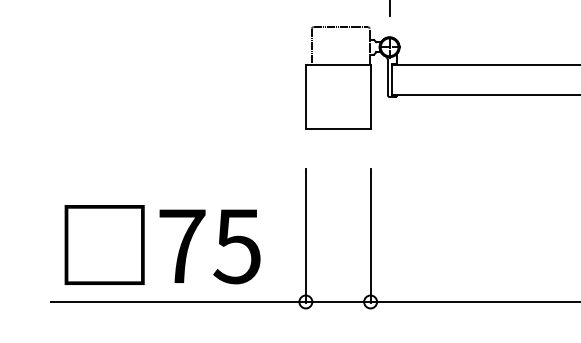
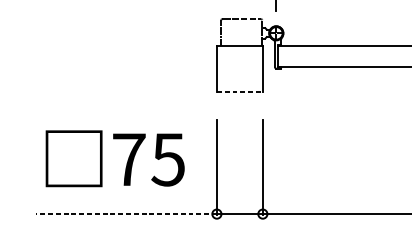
line: (338, 129) -> (240, 91), solid -> dashed
text: (162, 244) -> (115, 158), moved
line: (178, 301) -> (126, 213), solid -> dashed

